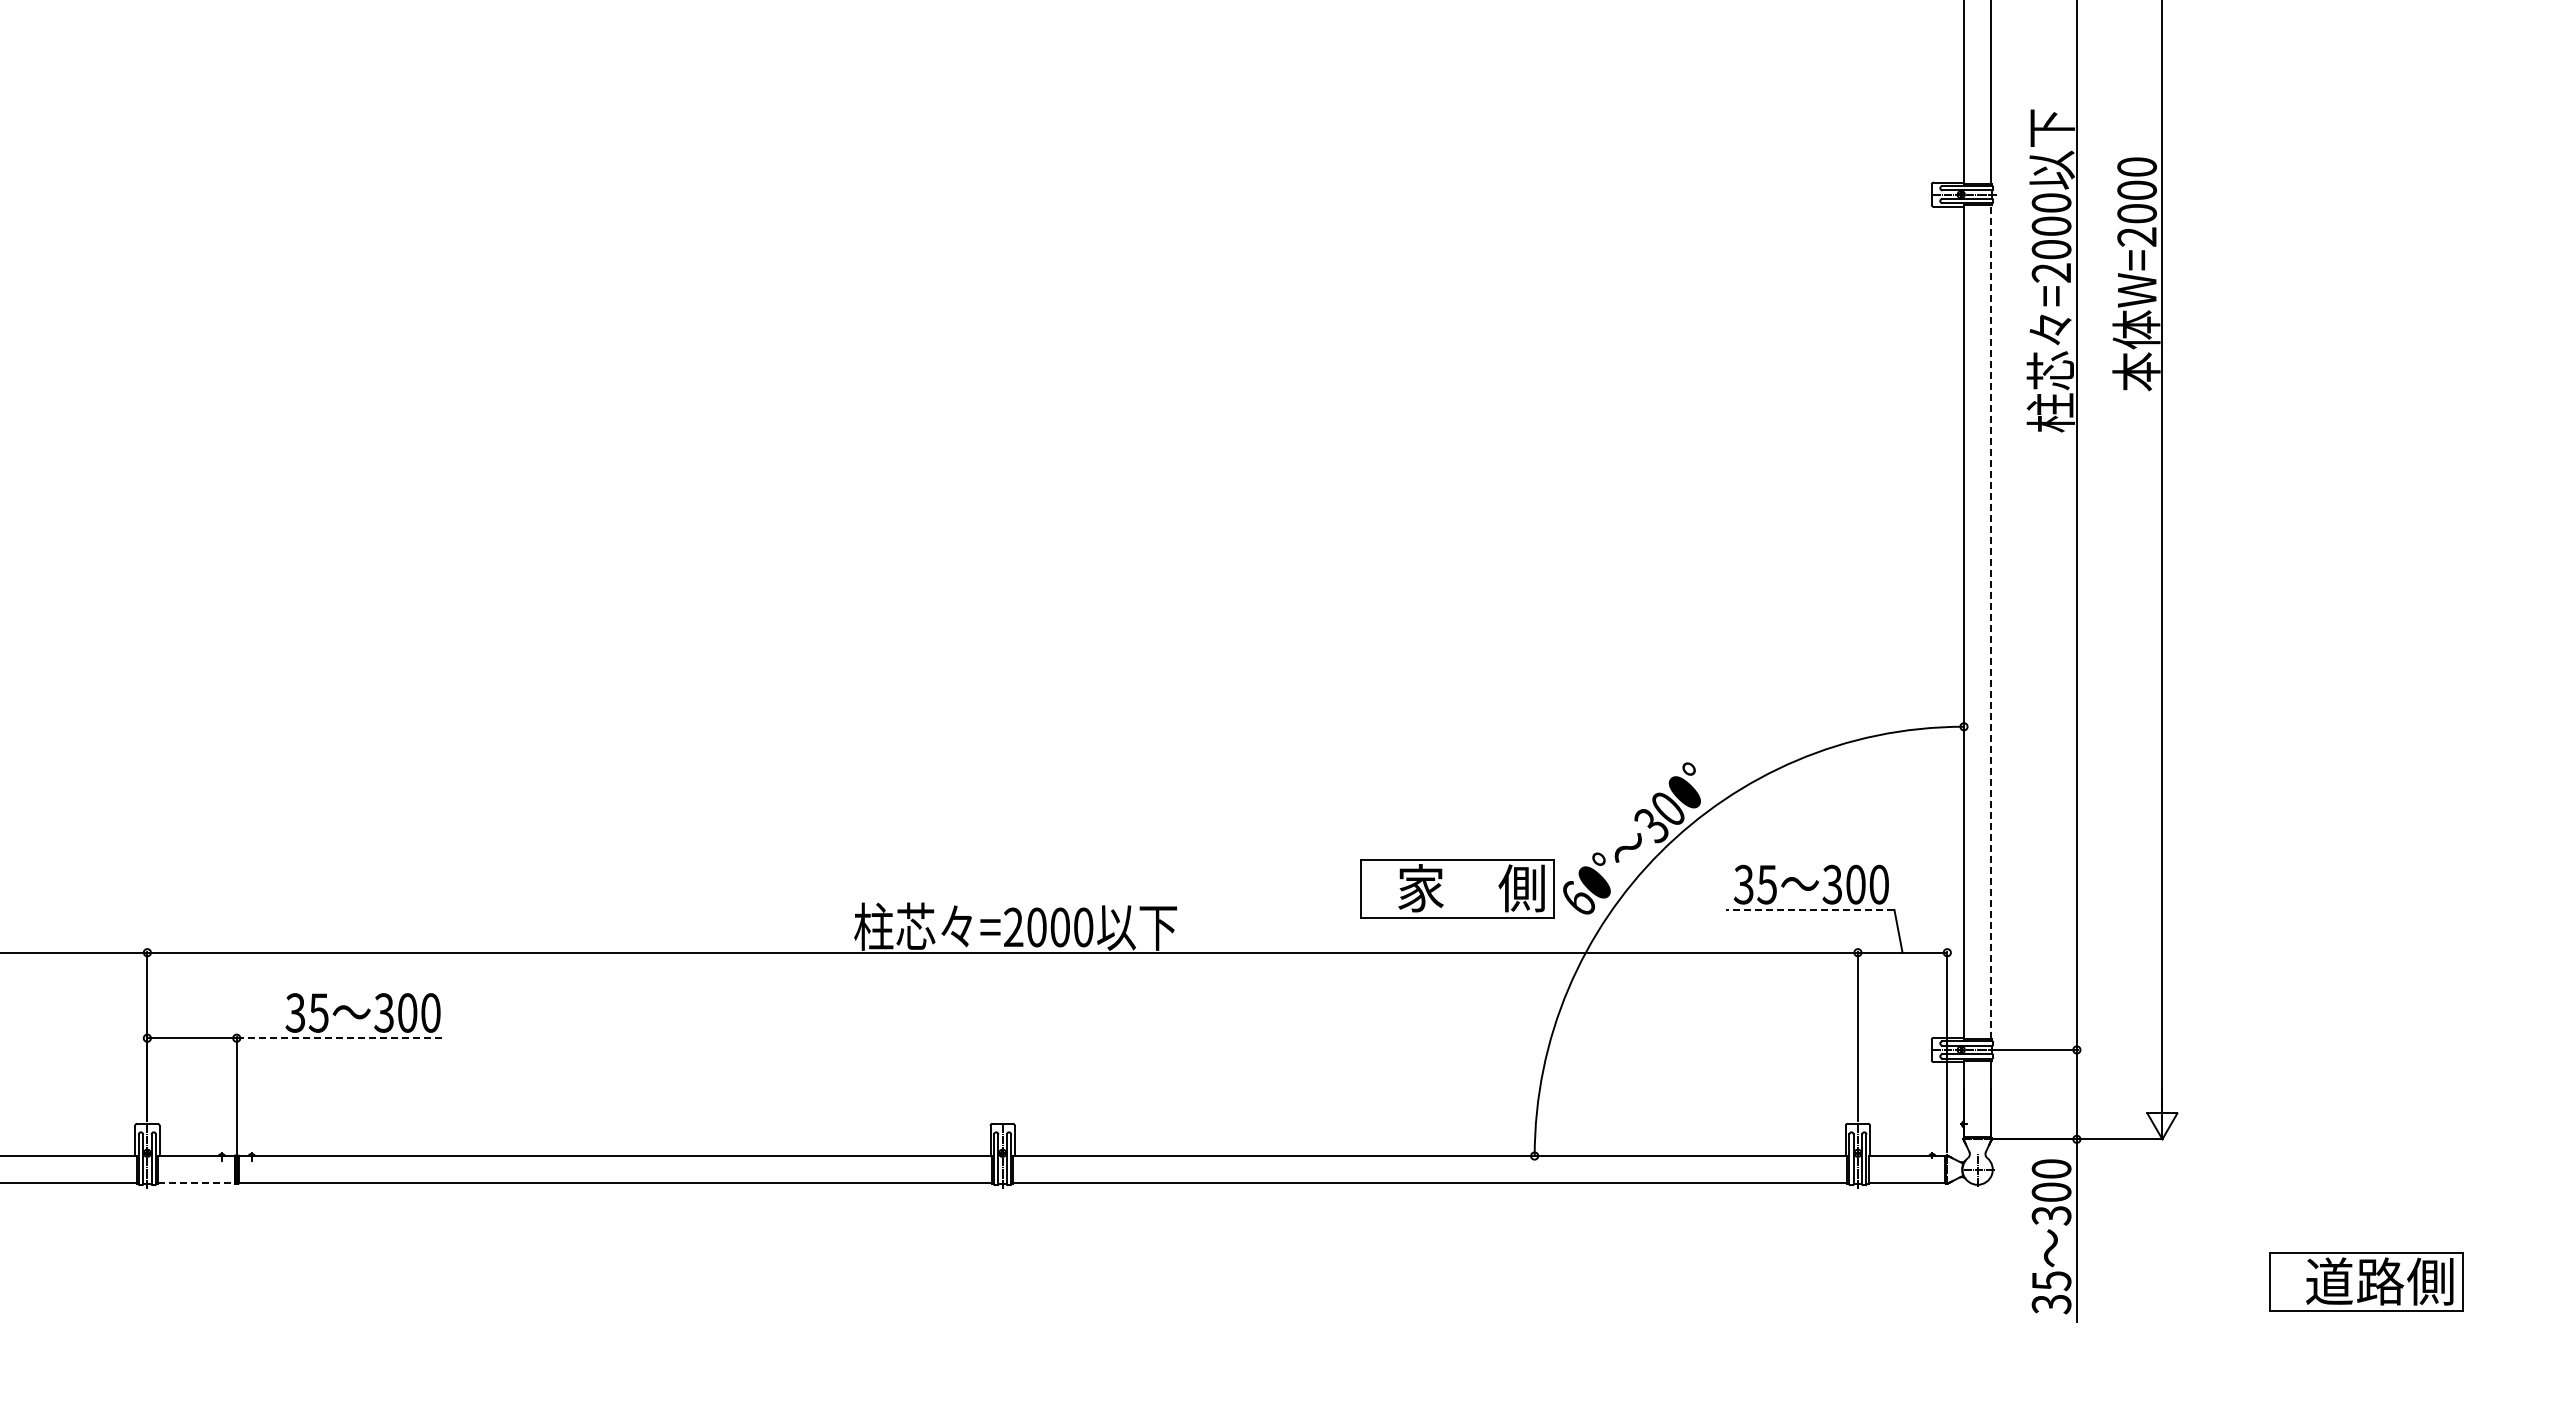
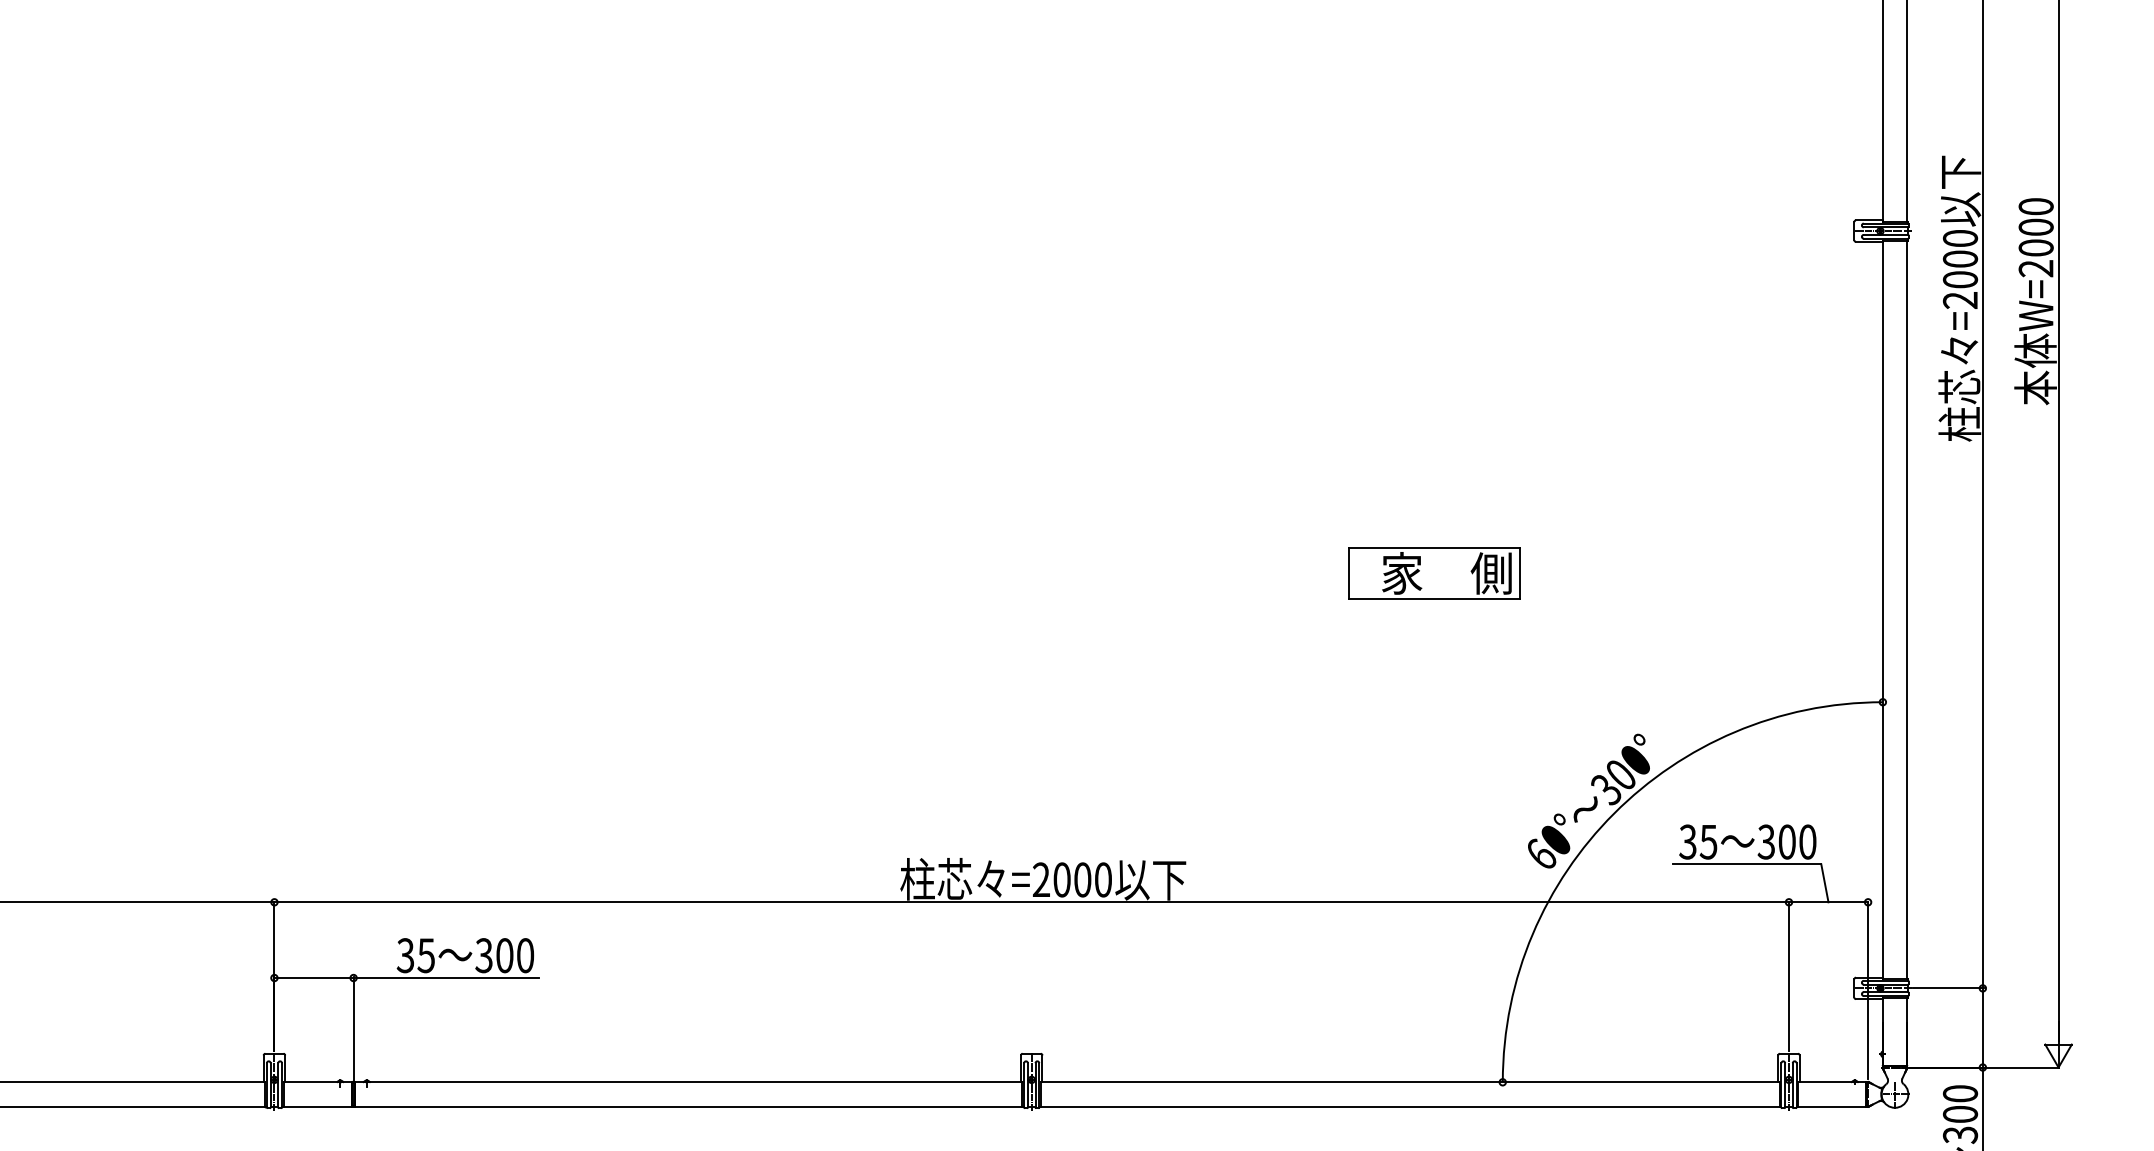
line: (1991, 622) -> (1907, 609), dashed -> solid
part: (1457, 888) -> (1434, 573), moved
line: (1810, 909) -> (1746, 864), dashed -> solid
line: (341, 1038) -> (446, 978), dashed -> solid
line: (196, 1183) -> (317, 1106), dashed -> solid

